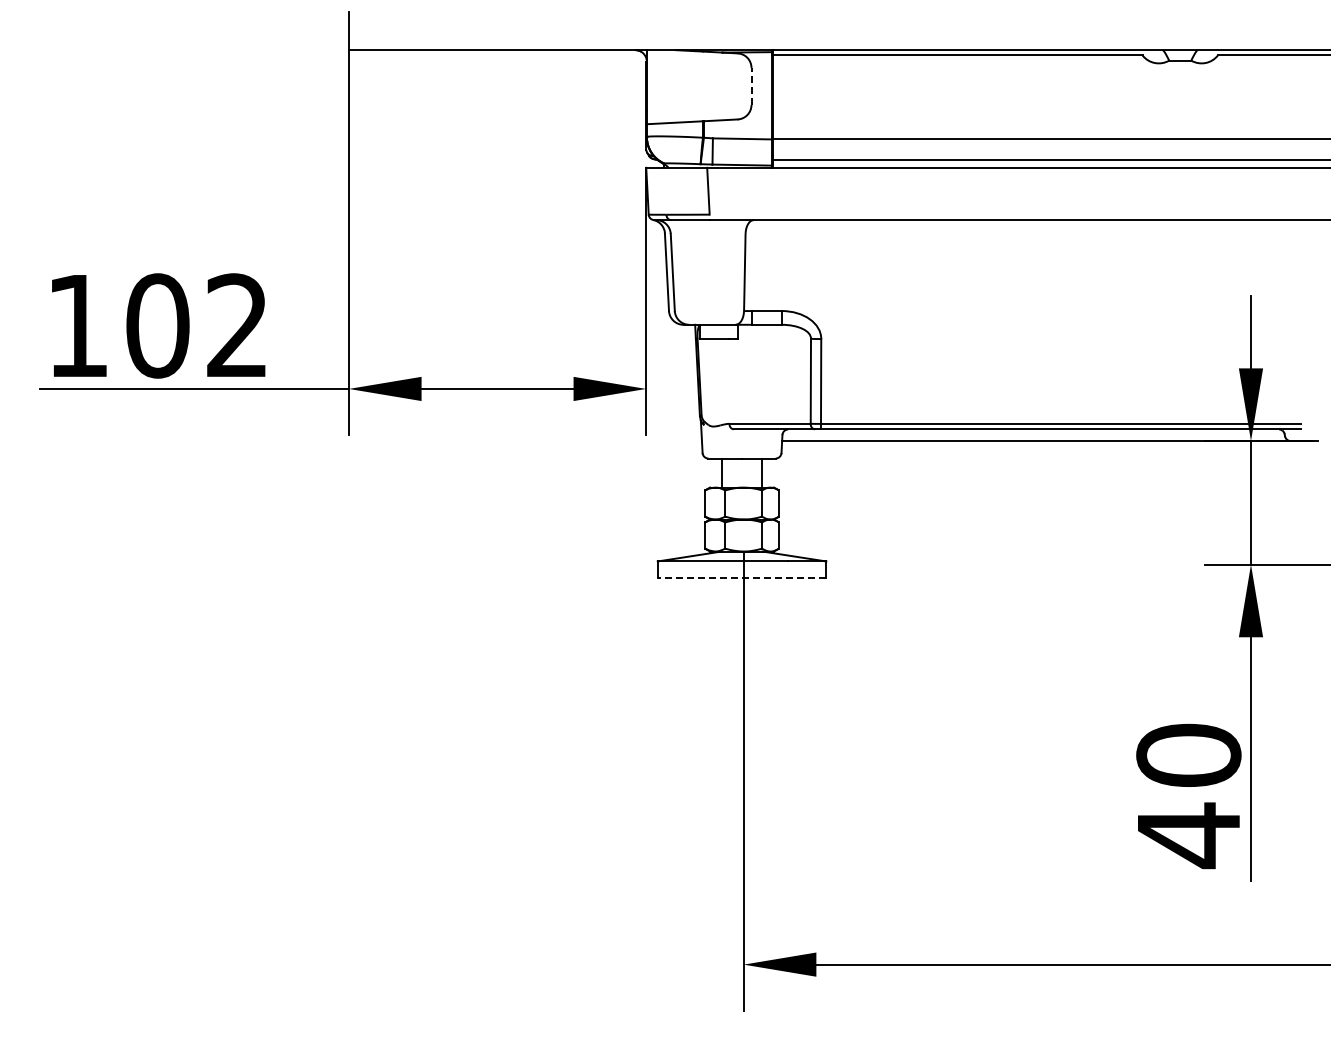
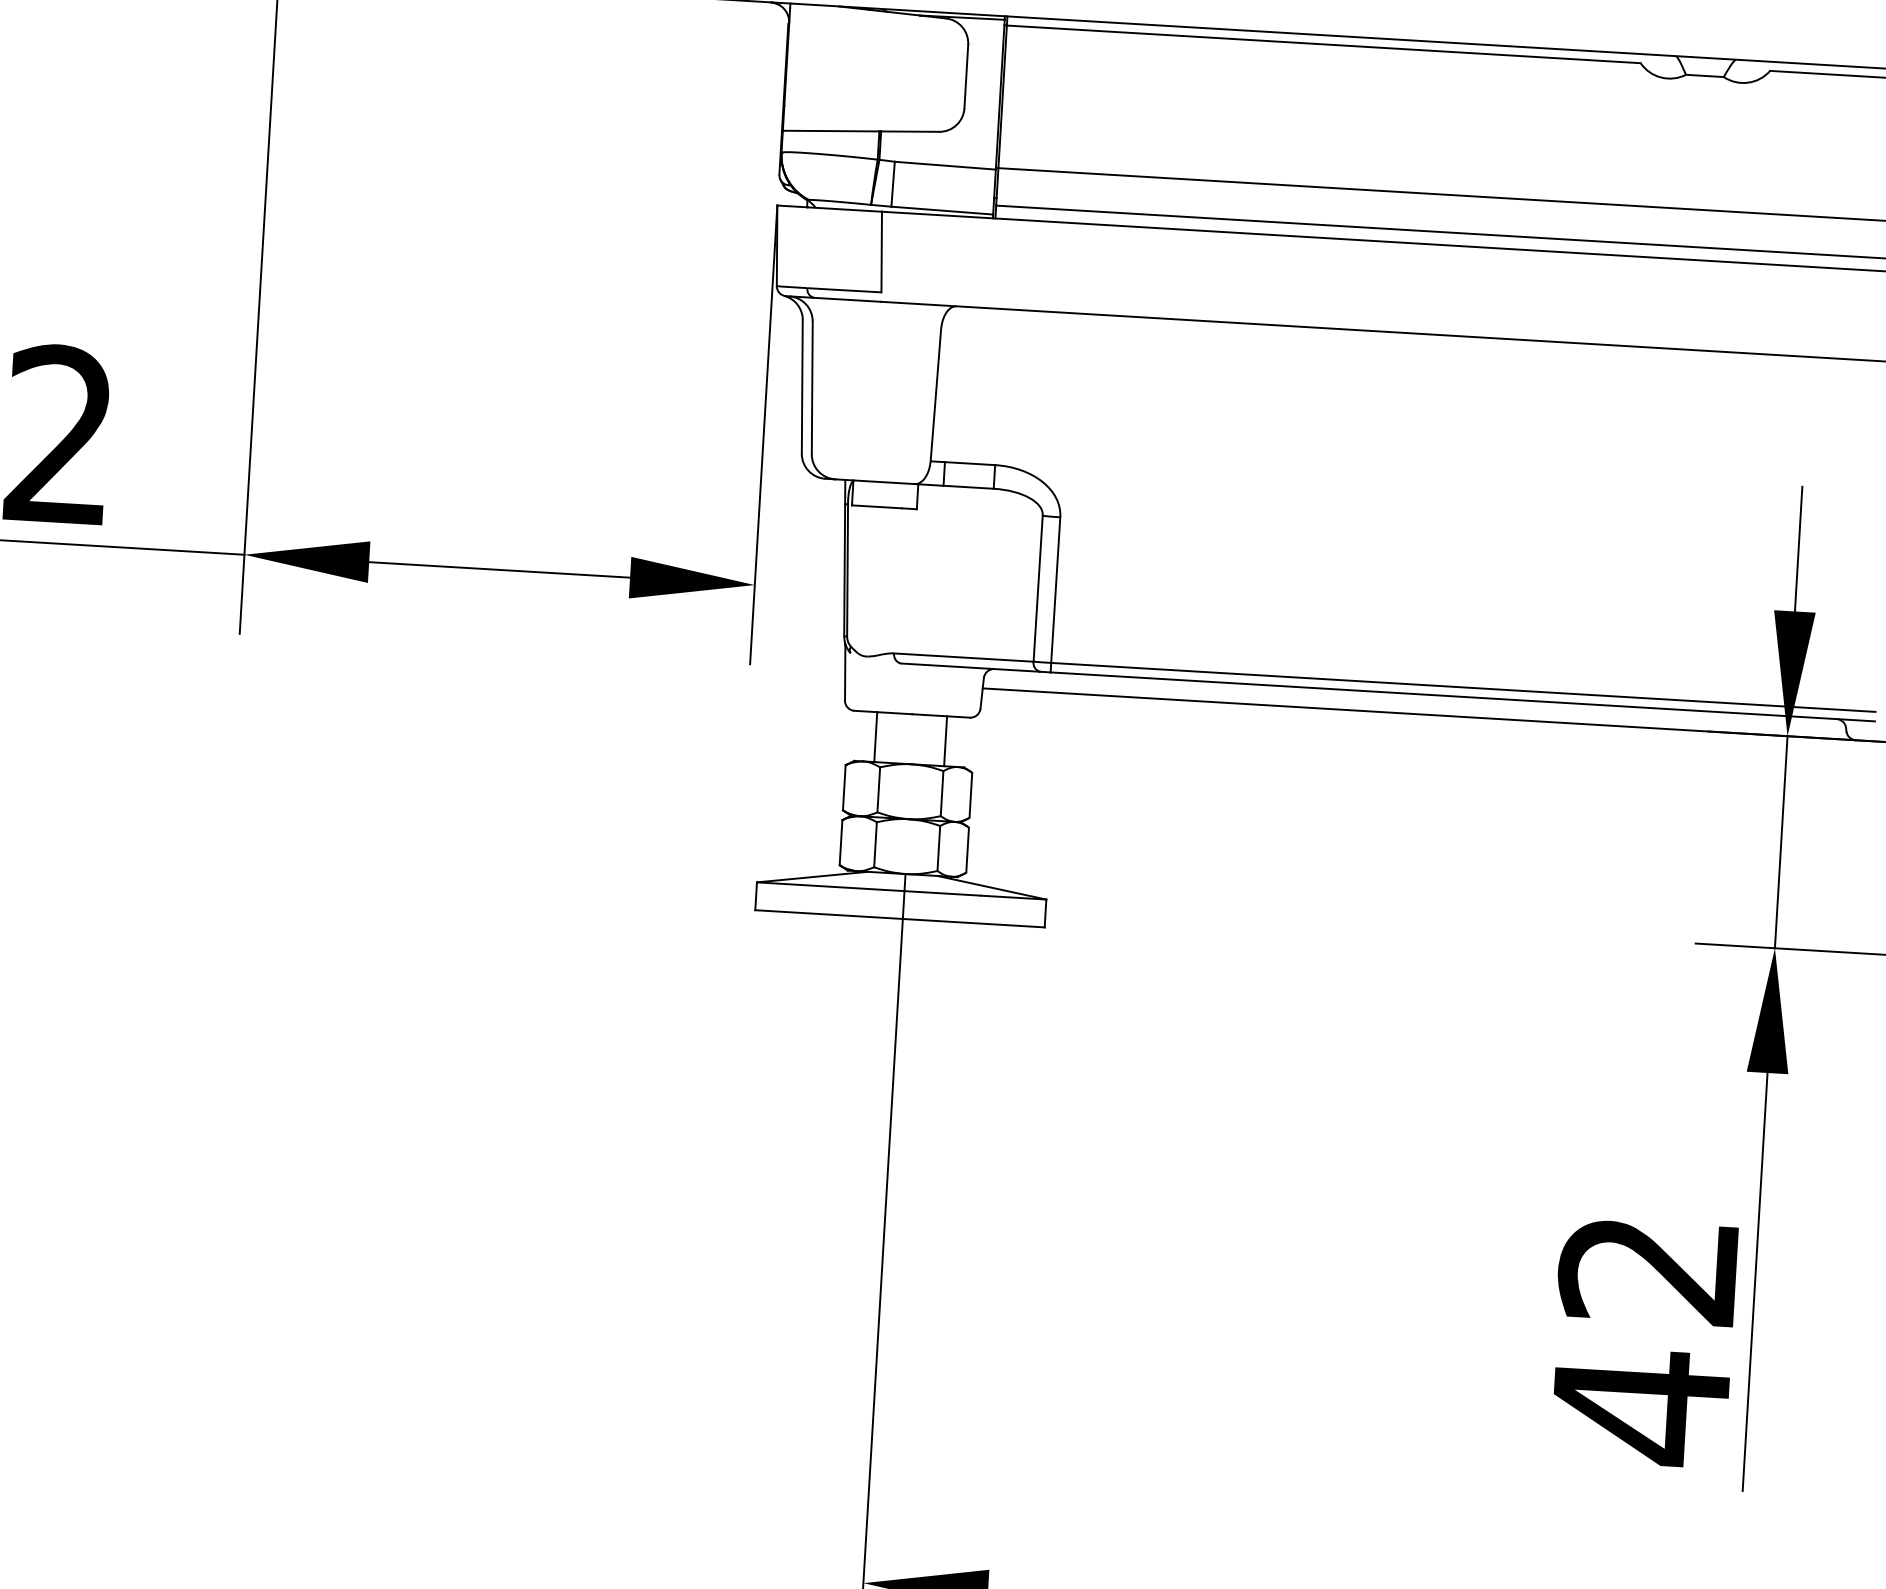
line: (751, 86) -> (966, 76), dashed -> solid
line: (741, 577) -> (899, 918), dashed -> solid
text: (1188, 754) -> (1648, 1267), 40 -> 42

